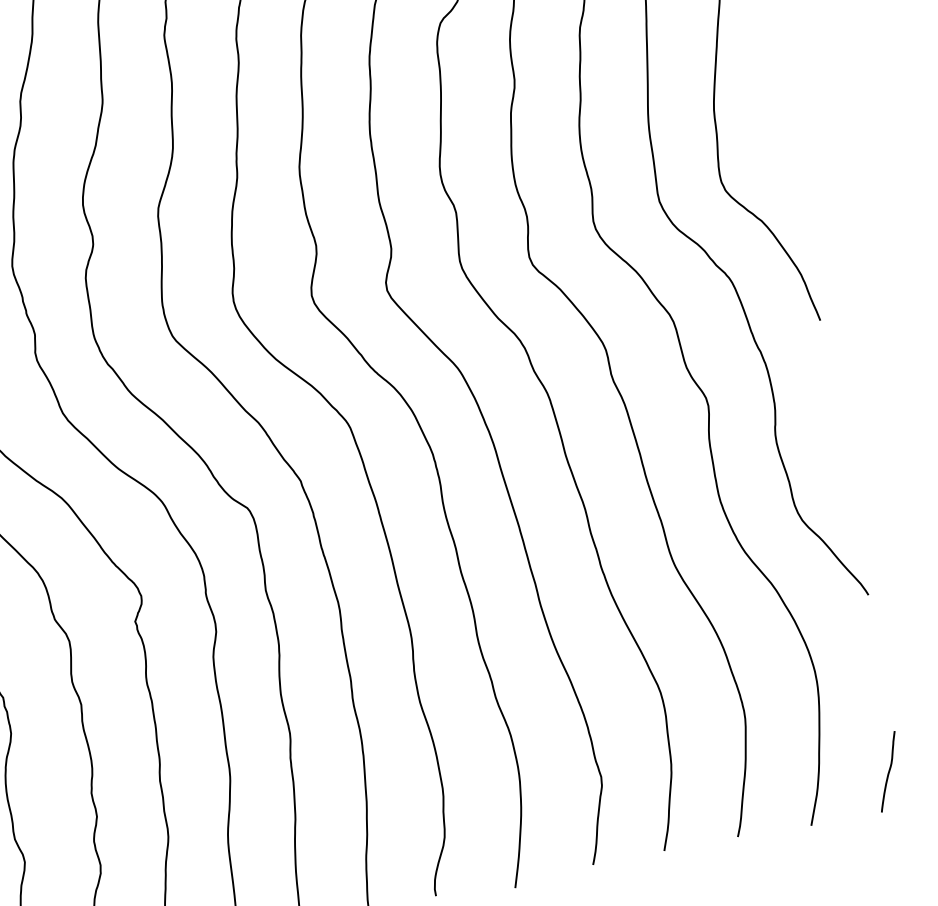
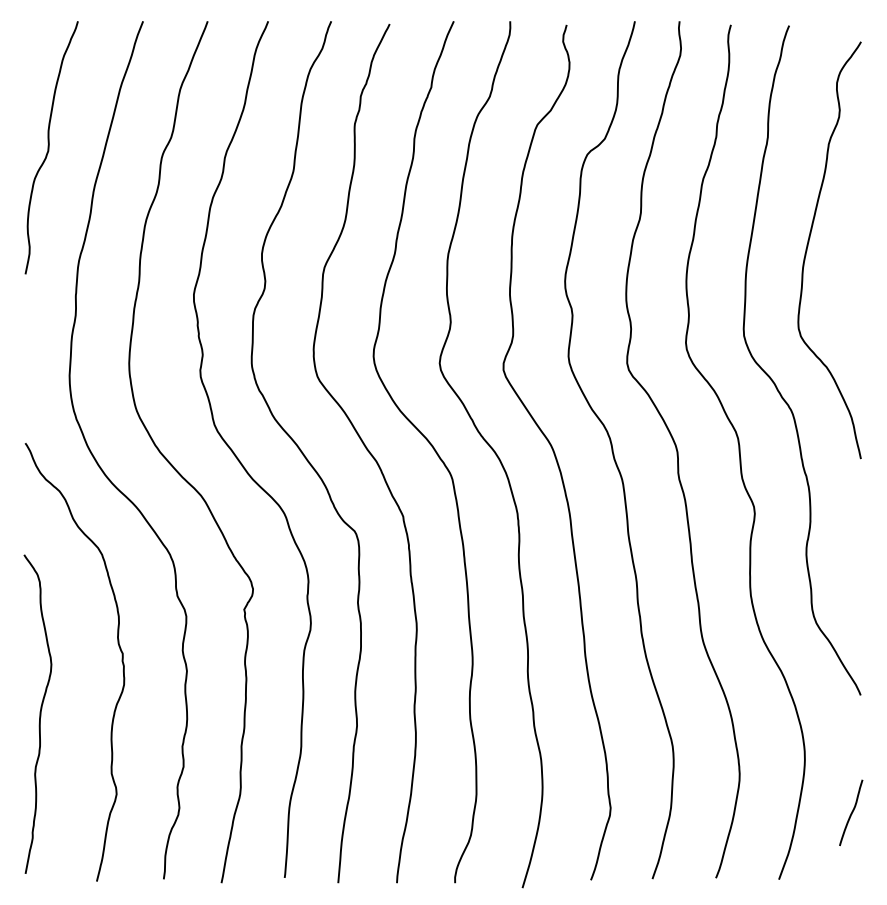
curve: (888, 771) -> (851, 812), moved

